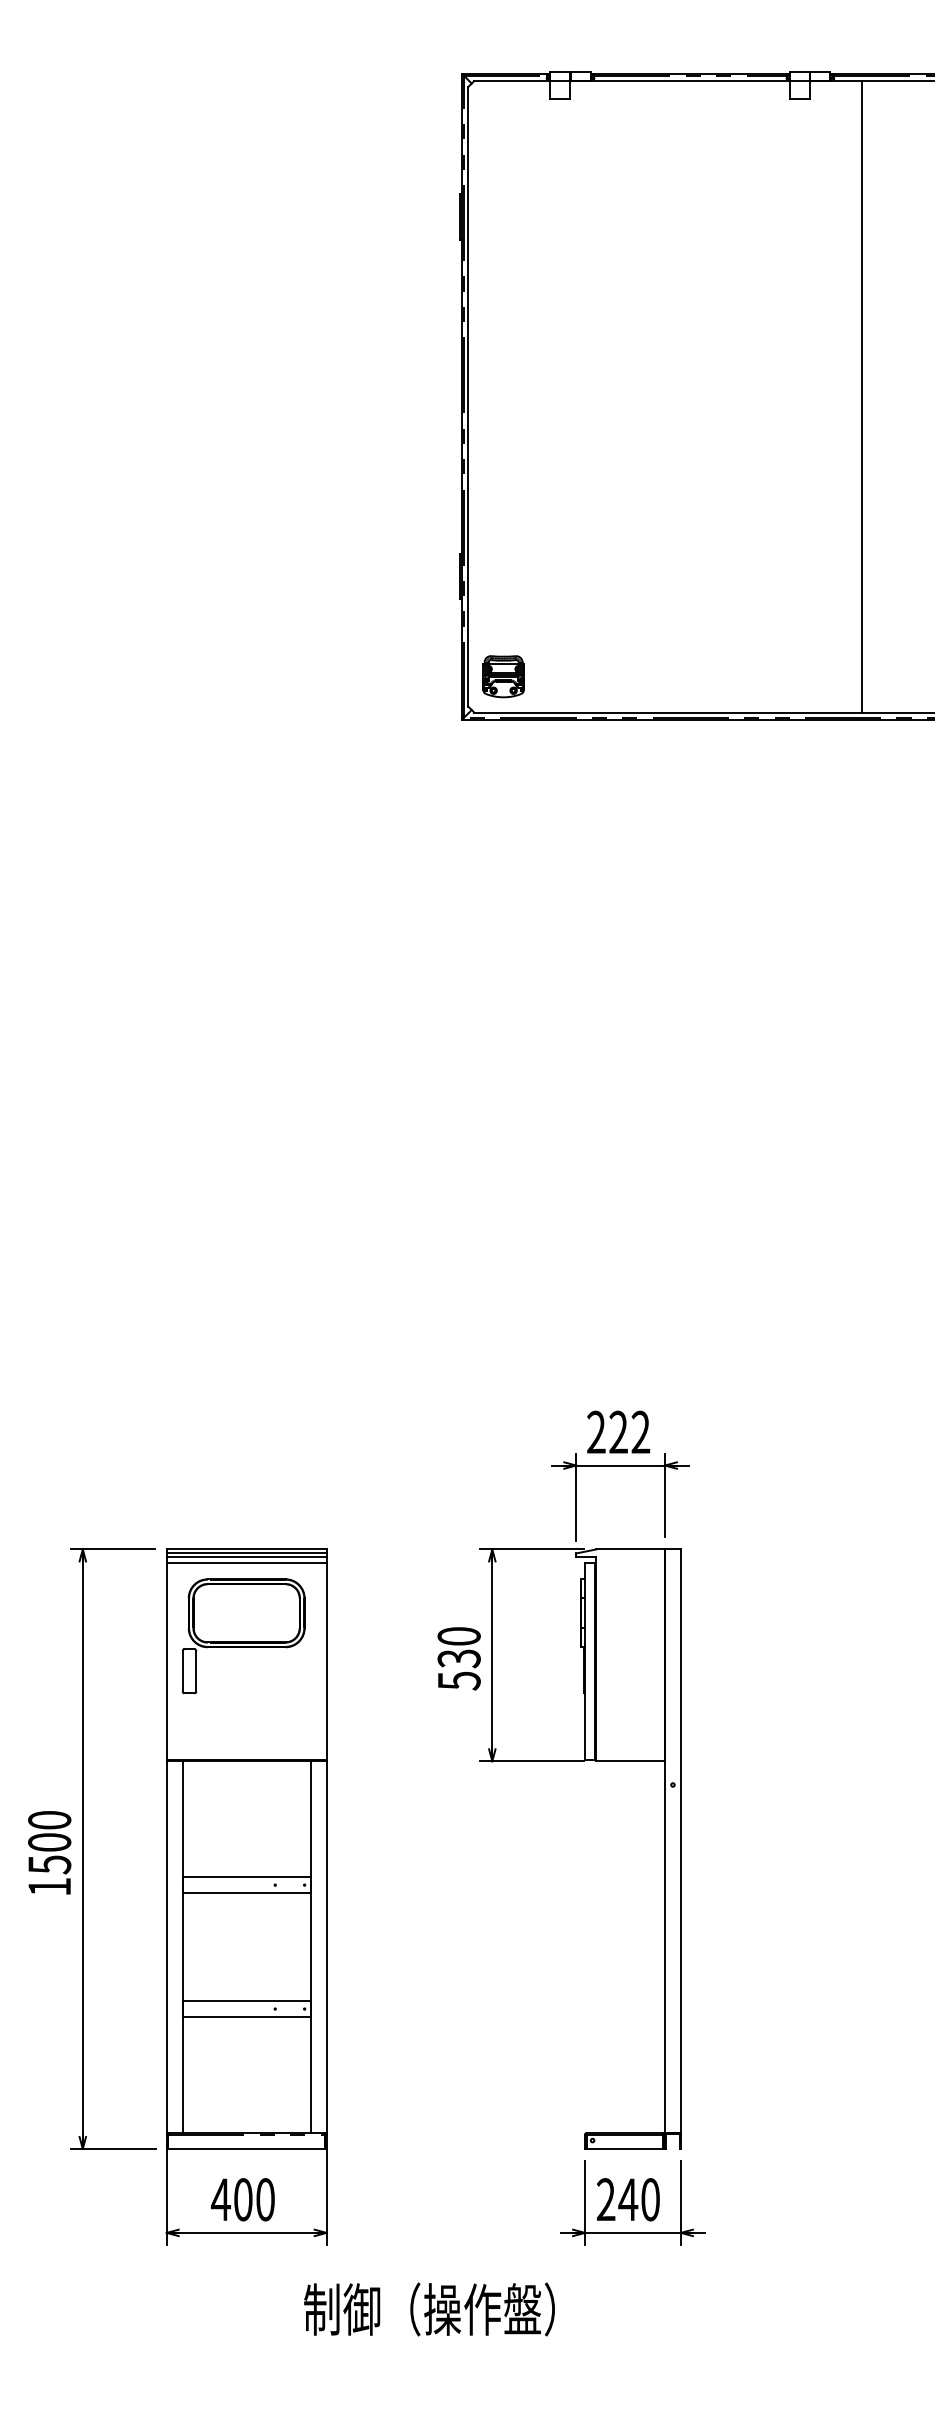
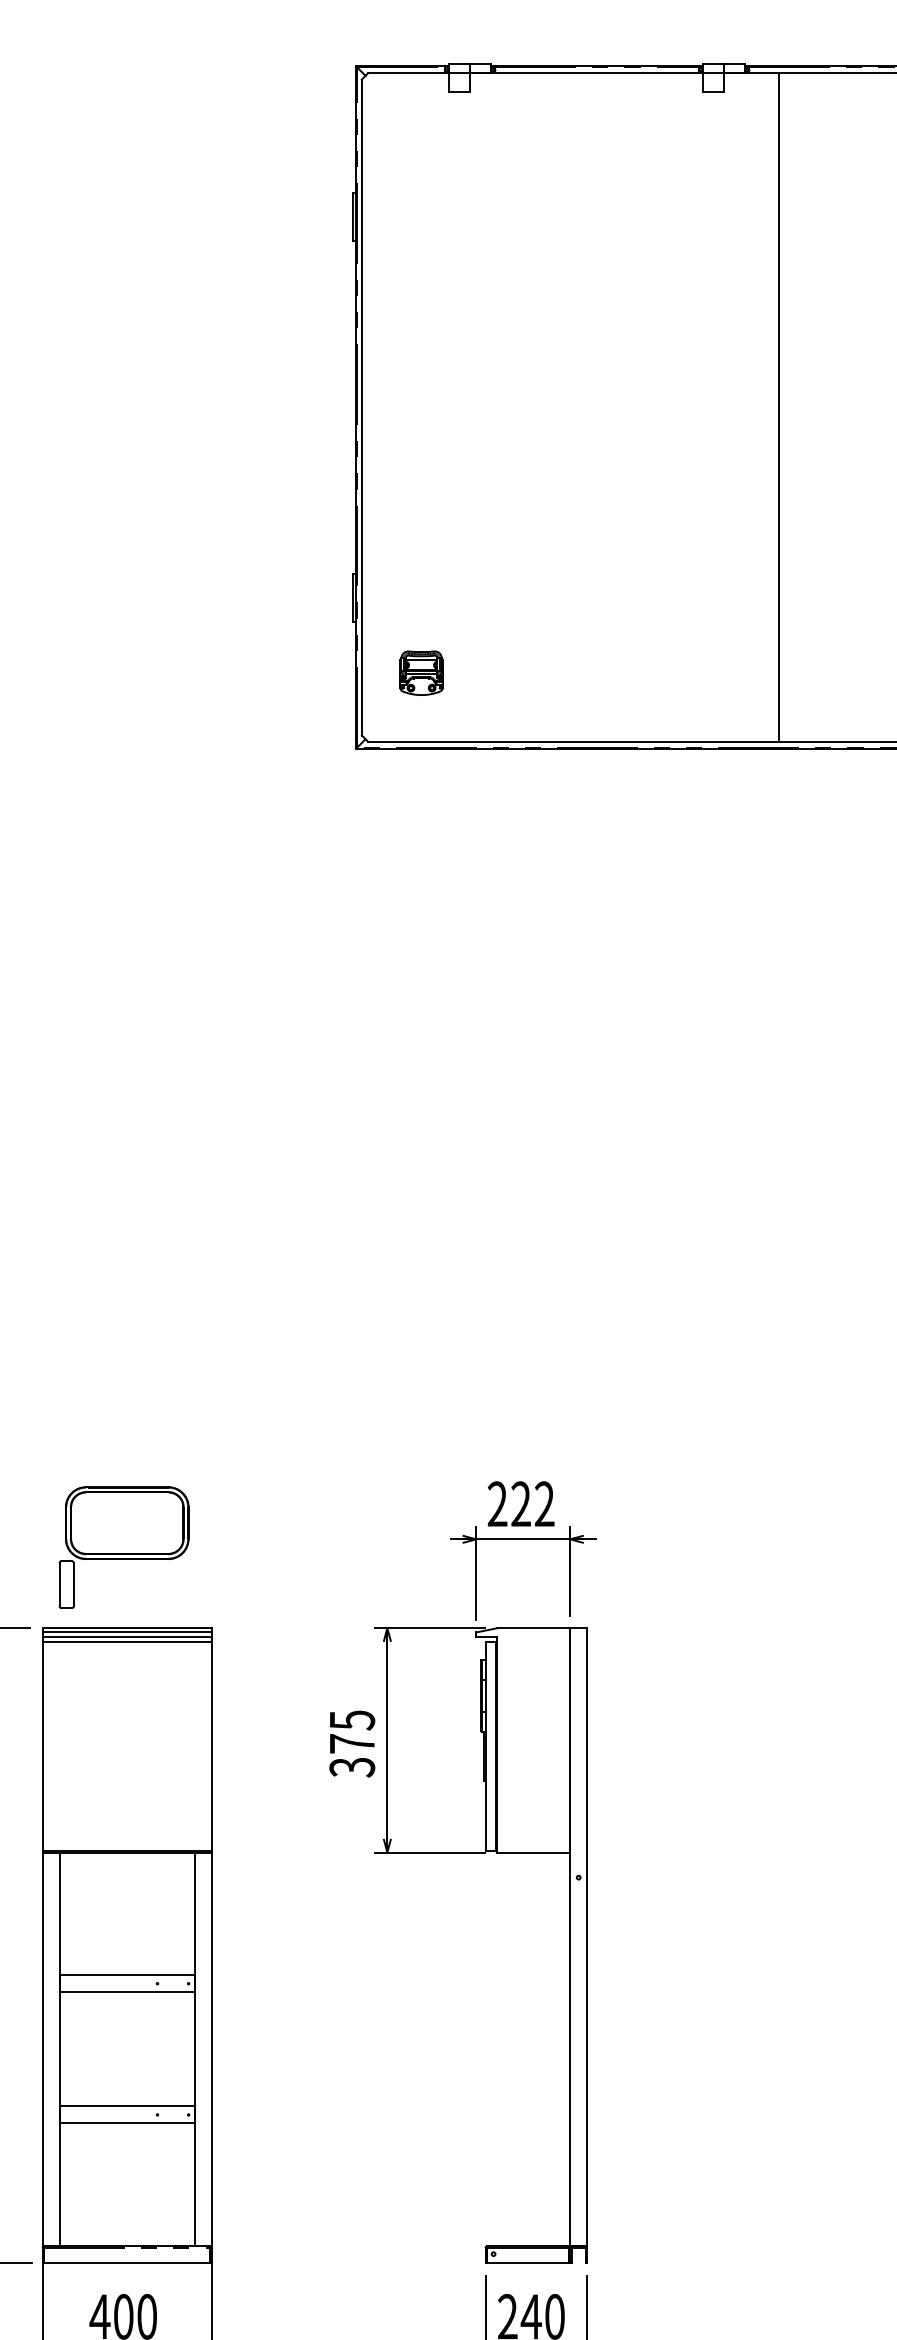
part: (503, 676) -> (421, 673), moved
part: (243, 1636) -> (123, 1547), moved
text: (458, 1658) -> (351, 1743), 530 -> 375

